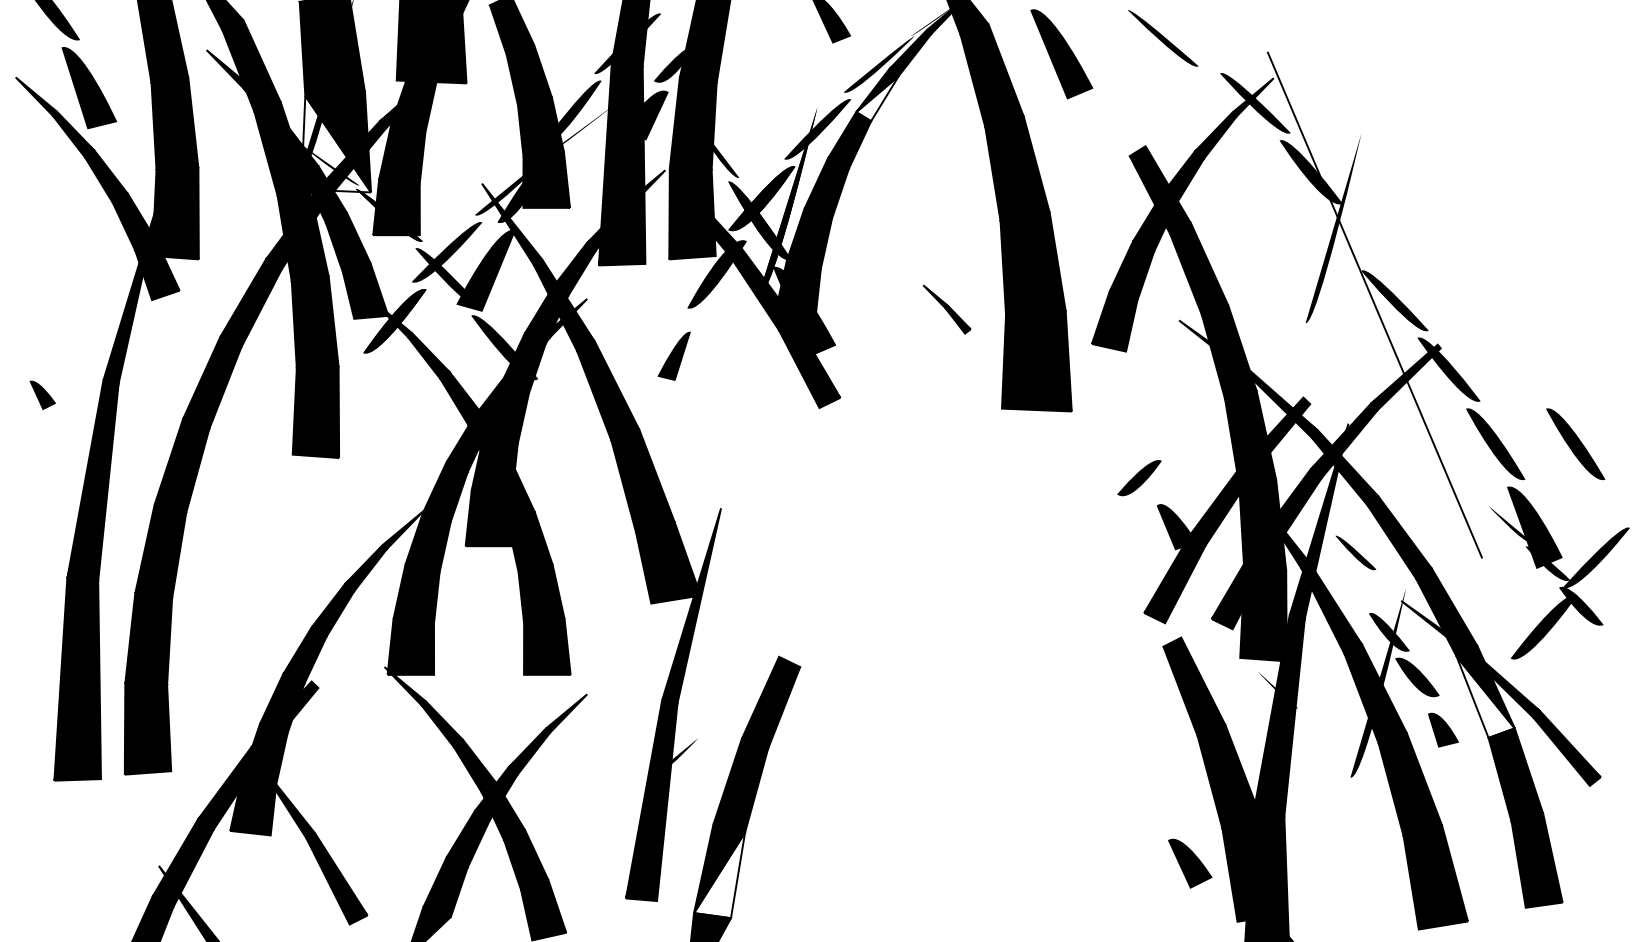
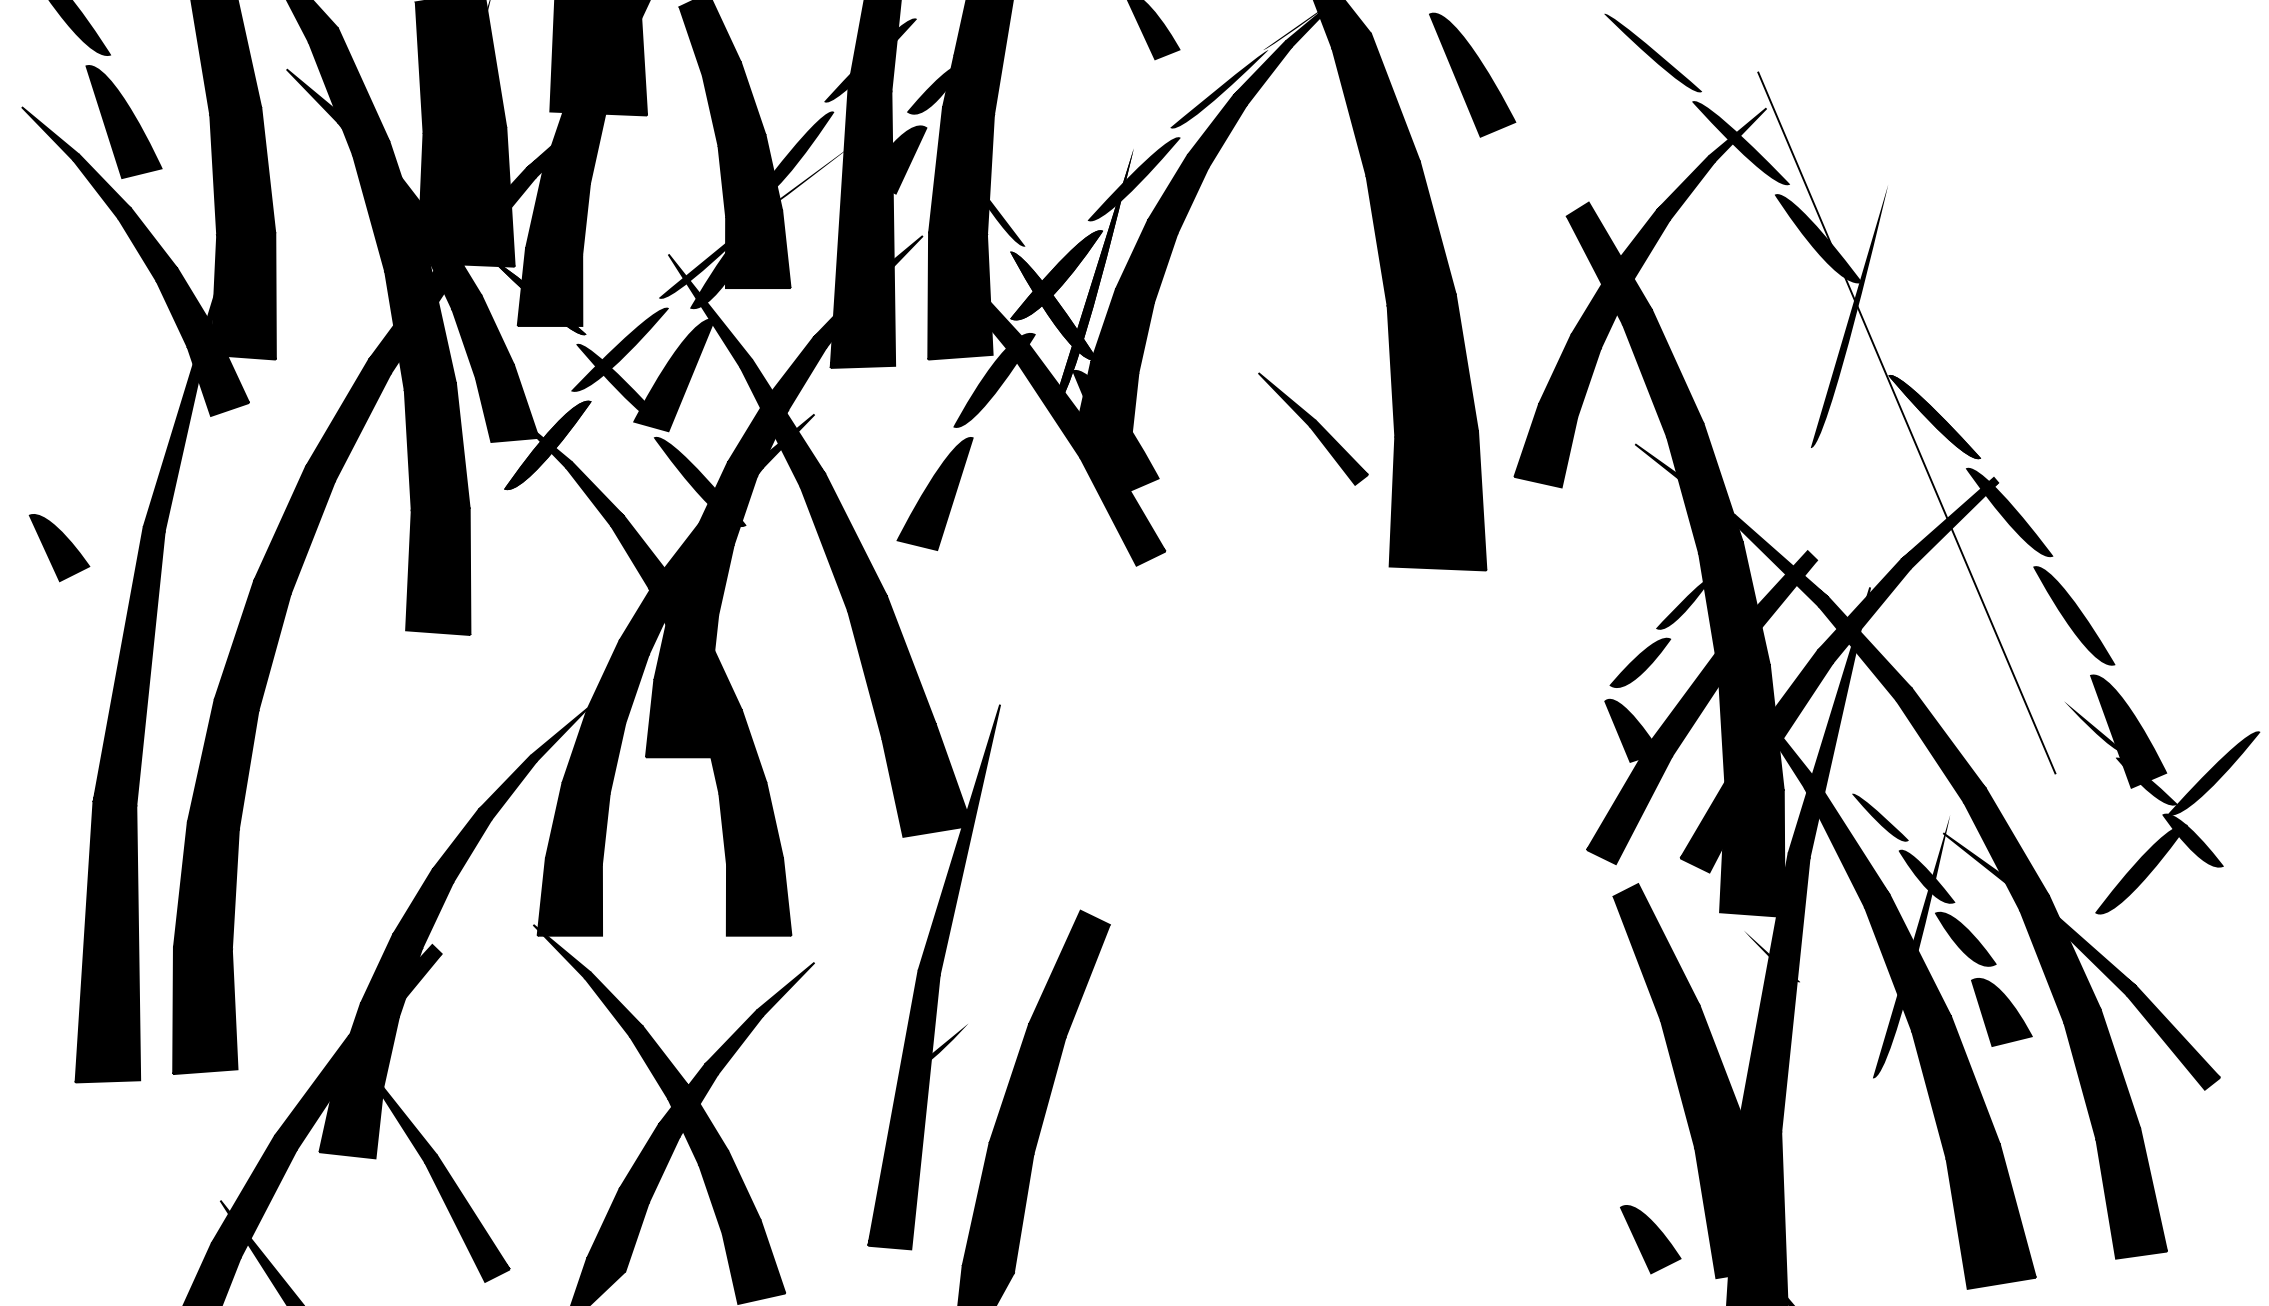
part: (1162, 37) -> (1652, 52), moved
fill: (877, 98) -> (1216, 136), added
fill: (335, 143) -> (465, 199), added
part: (947, 309) -> (1313, 428), size x1.67
part: (673, 355) -> (934, 493), size x1.67
part: (42, 395) -> (59, 548), size x1.67
fill: (1213, 434) -> (1683, 602), added
part: (1575, 443) -> (2185, 615), removed
part: (1139, 477) -> (1640, 662), moved
part: (1355, 552) -> (1880, 817), moved
fill: (1485, 697) -> (2060, 966), added
part: (1443, 730) -> (2001, 1012), size x1.43
part: (1190, 863) -> (1650, 1239), moved
fill: (719, 875) -> (997, 1213), added

